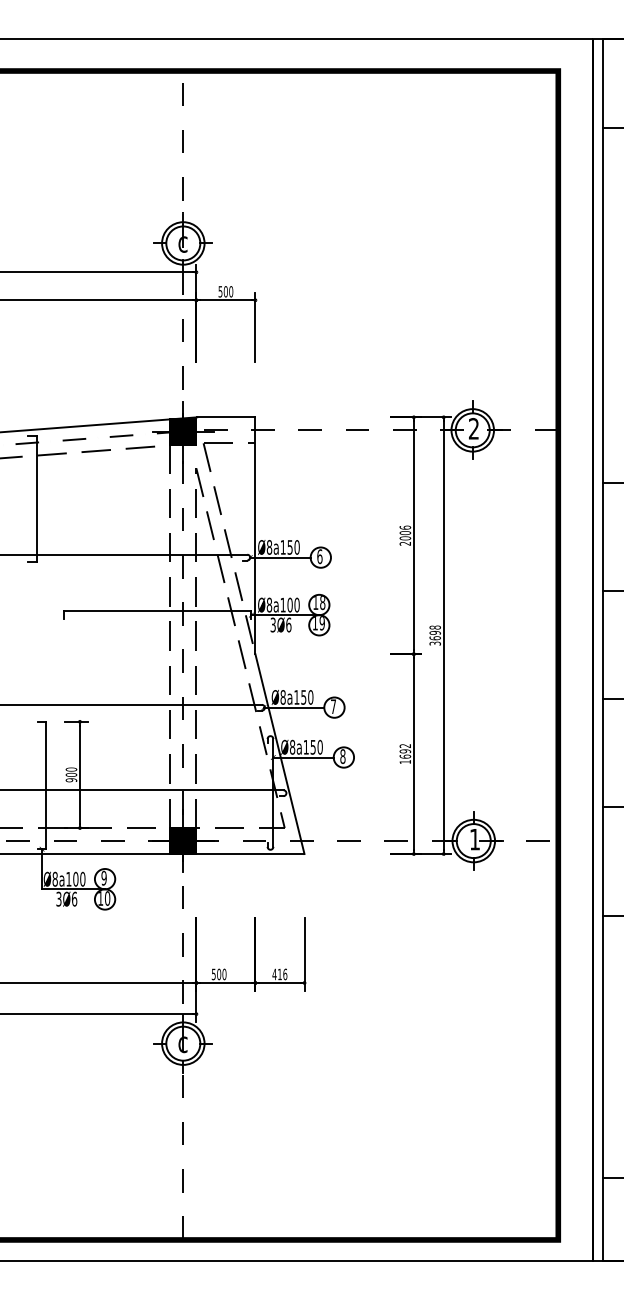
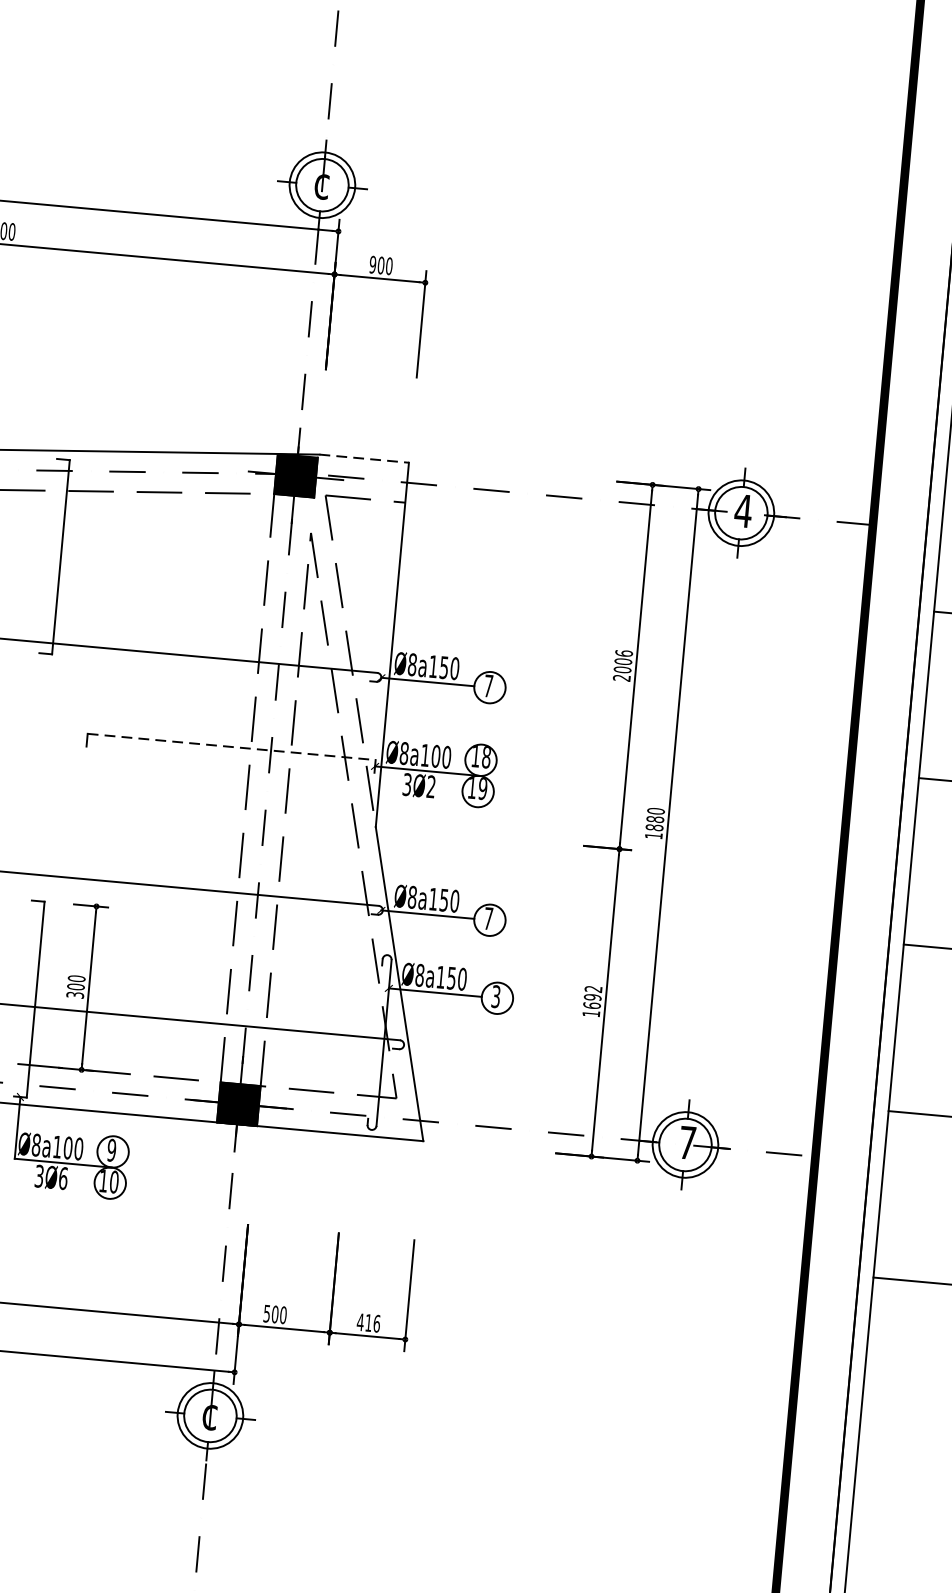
text: (220, 291) -> (372, 264), 500 -> 900
line: (226, 417) -> (364, 458), solid -> dashed
text: (473, 428) -> (742, 510), 2 -> 4
text: (319, 556) -> (488, 685), 6 -> 7
line: (157, 611) -> (231, 747), solid -> dashed
text: (288, 624) -> (430, 785), 3Ø6 -> 3Ø2
text: (434, 635) -> (653, 823), 3698 -> 1880
text: (342, 756) -> (495, 996), 8 -> 3
text: (70, 780) -> (73, 995), 900 -> 300
text: (474, 839) -> (686, 1142), 1 -> 7

